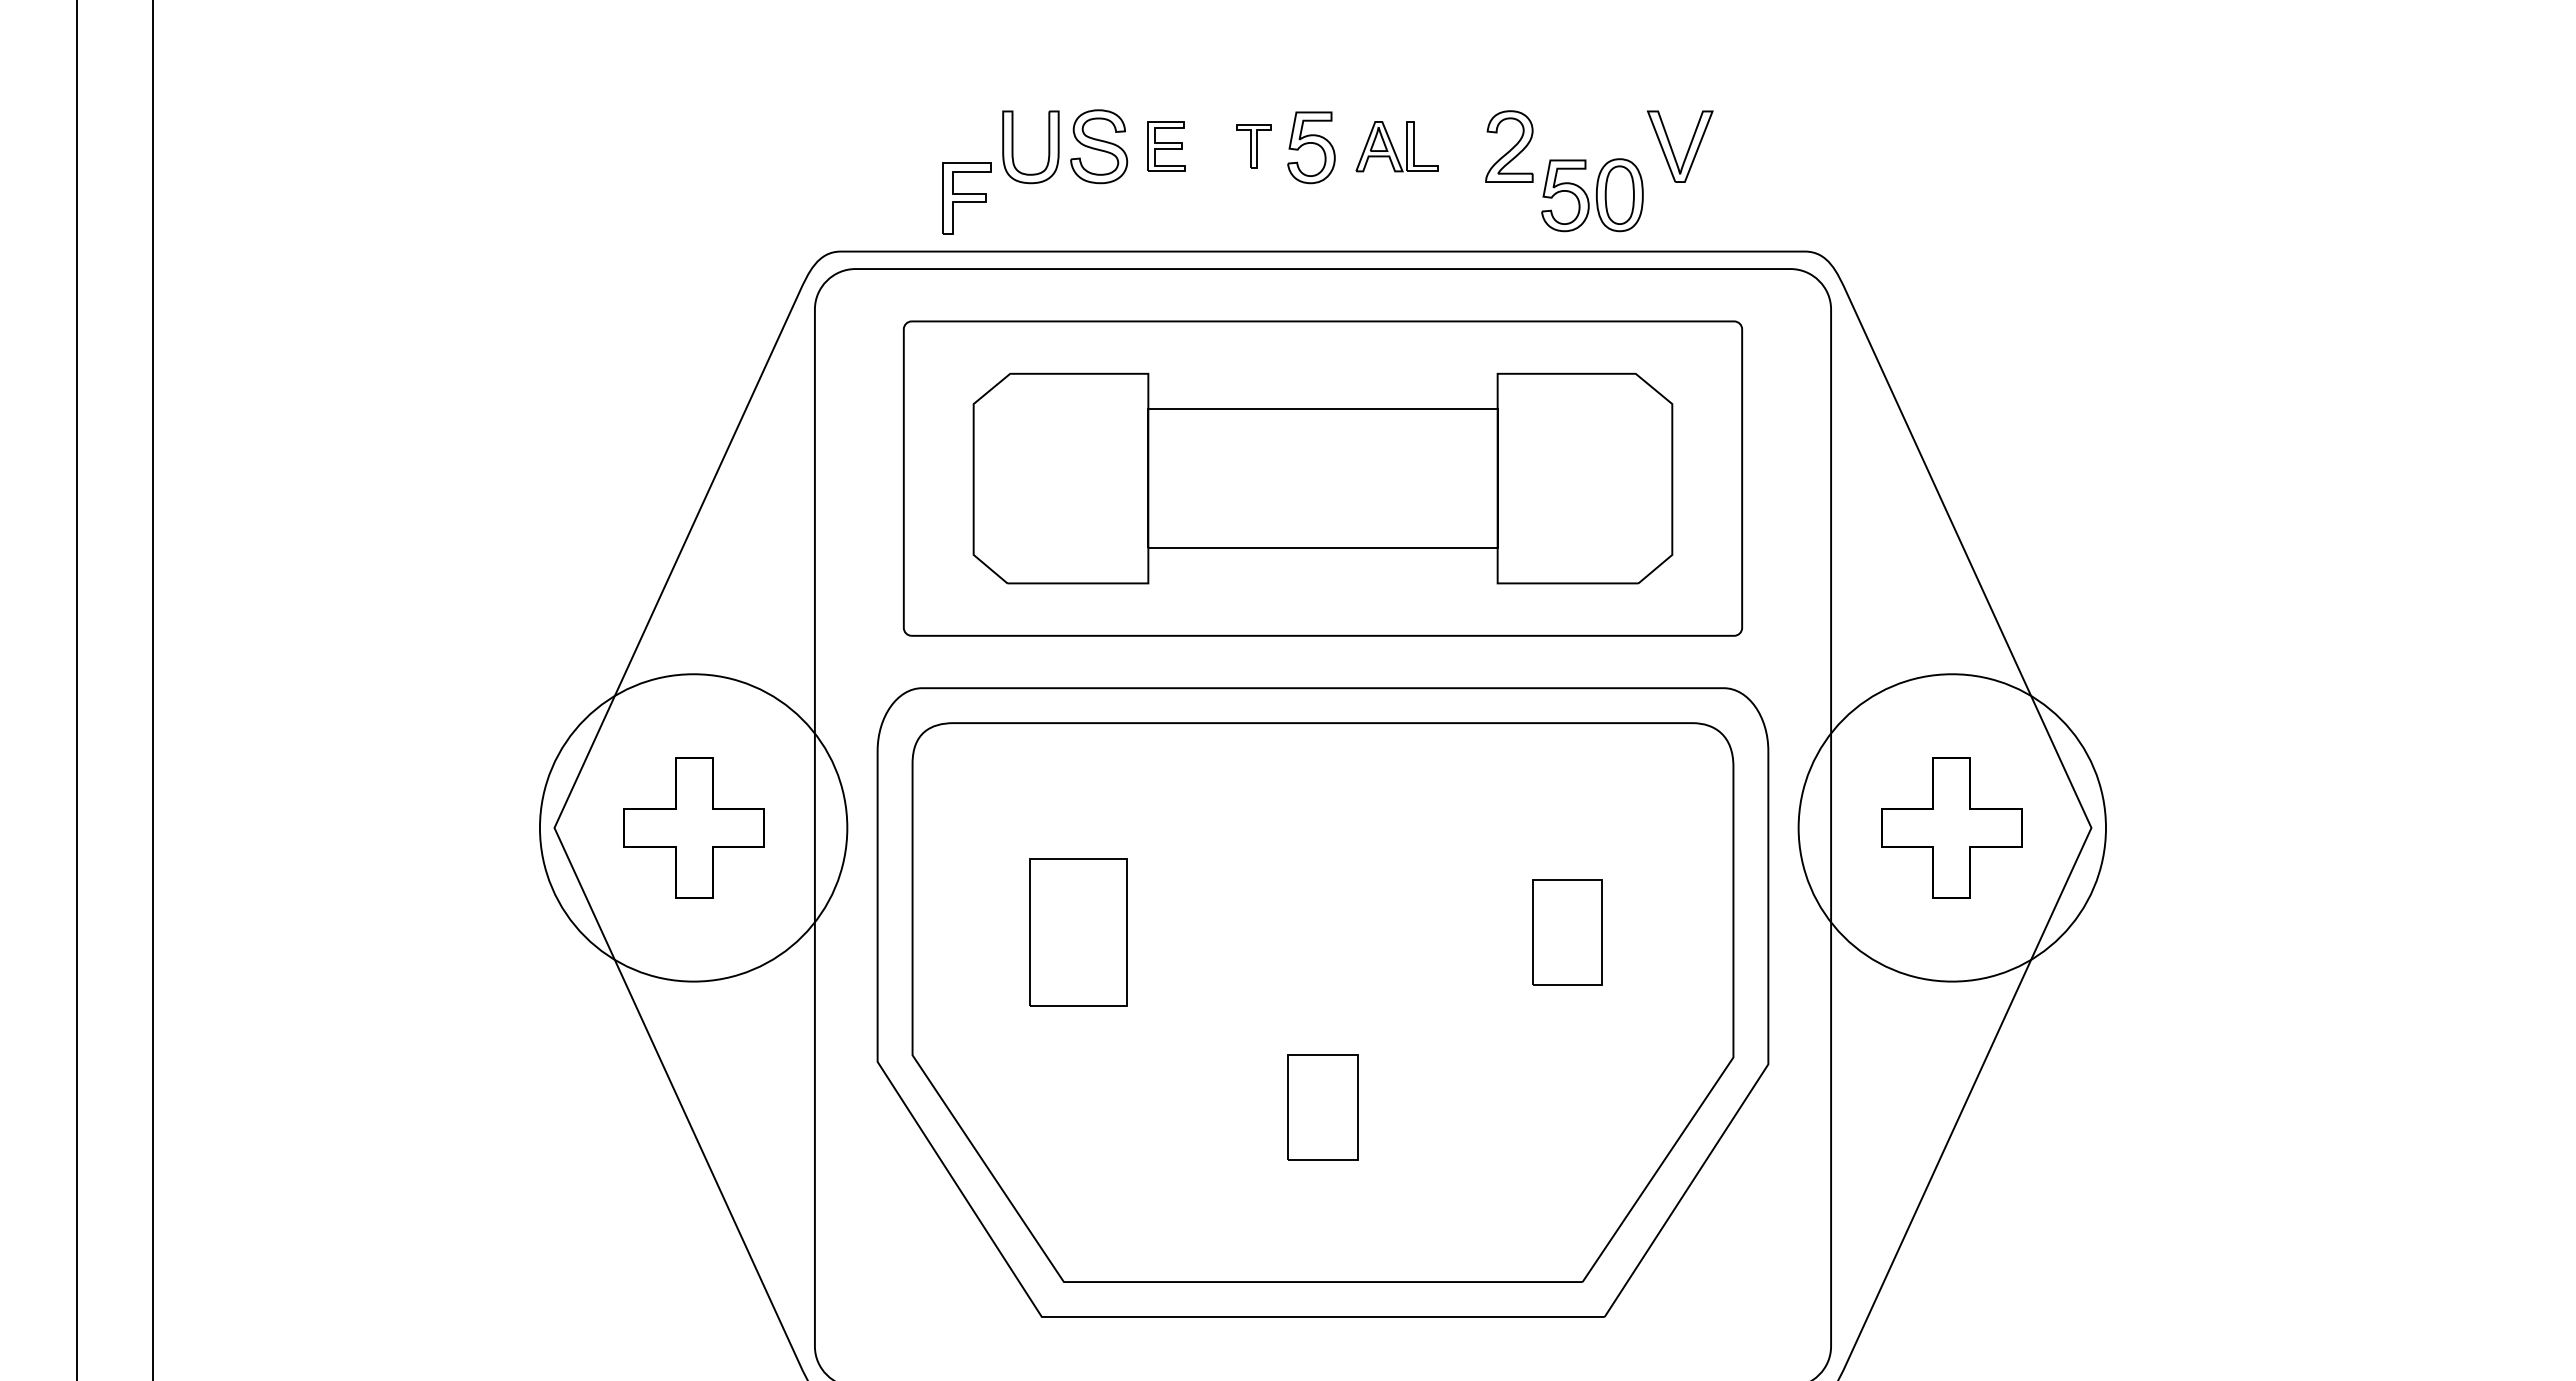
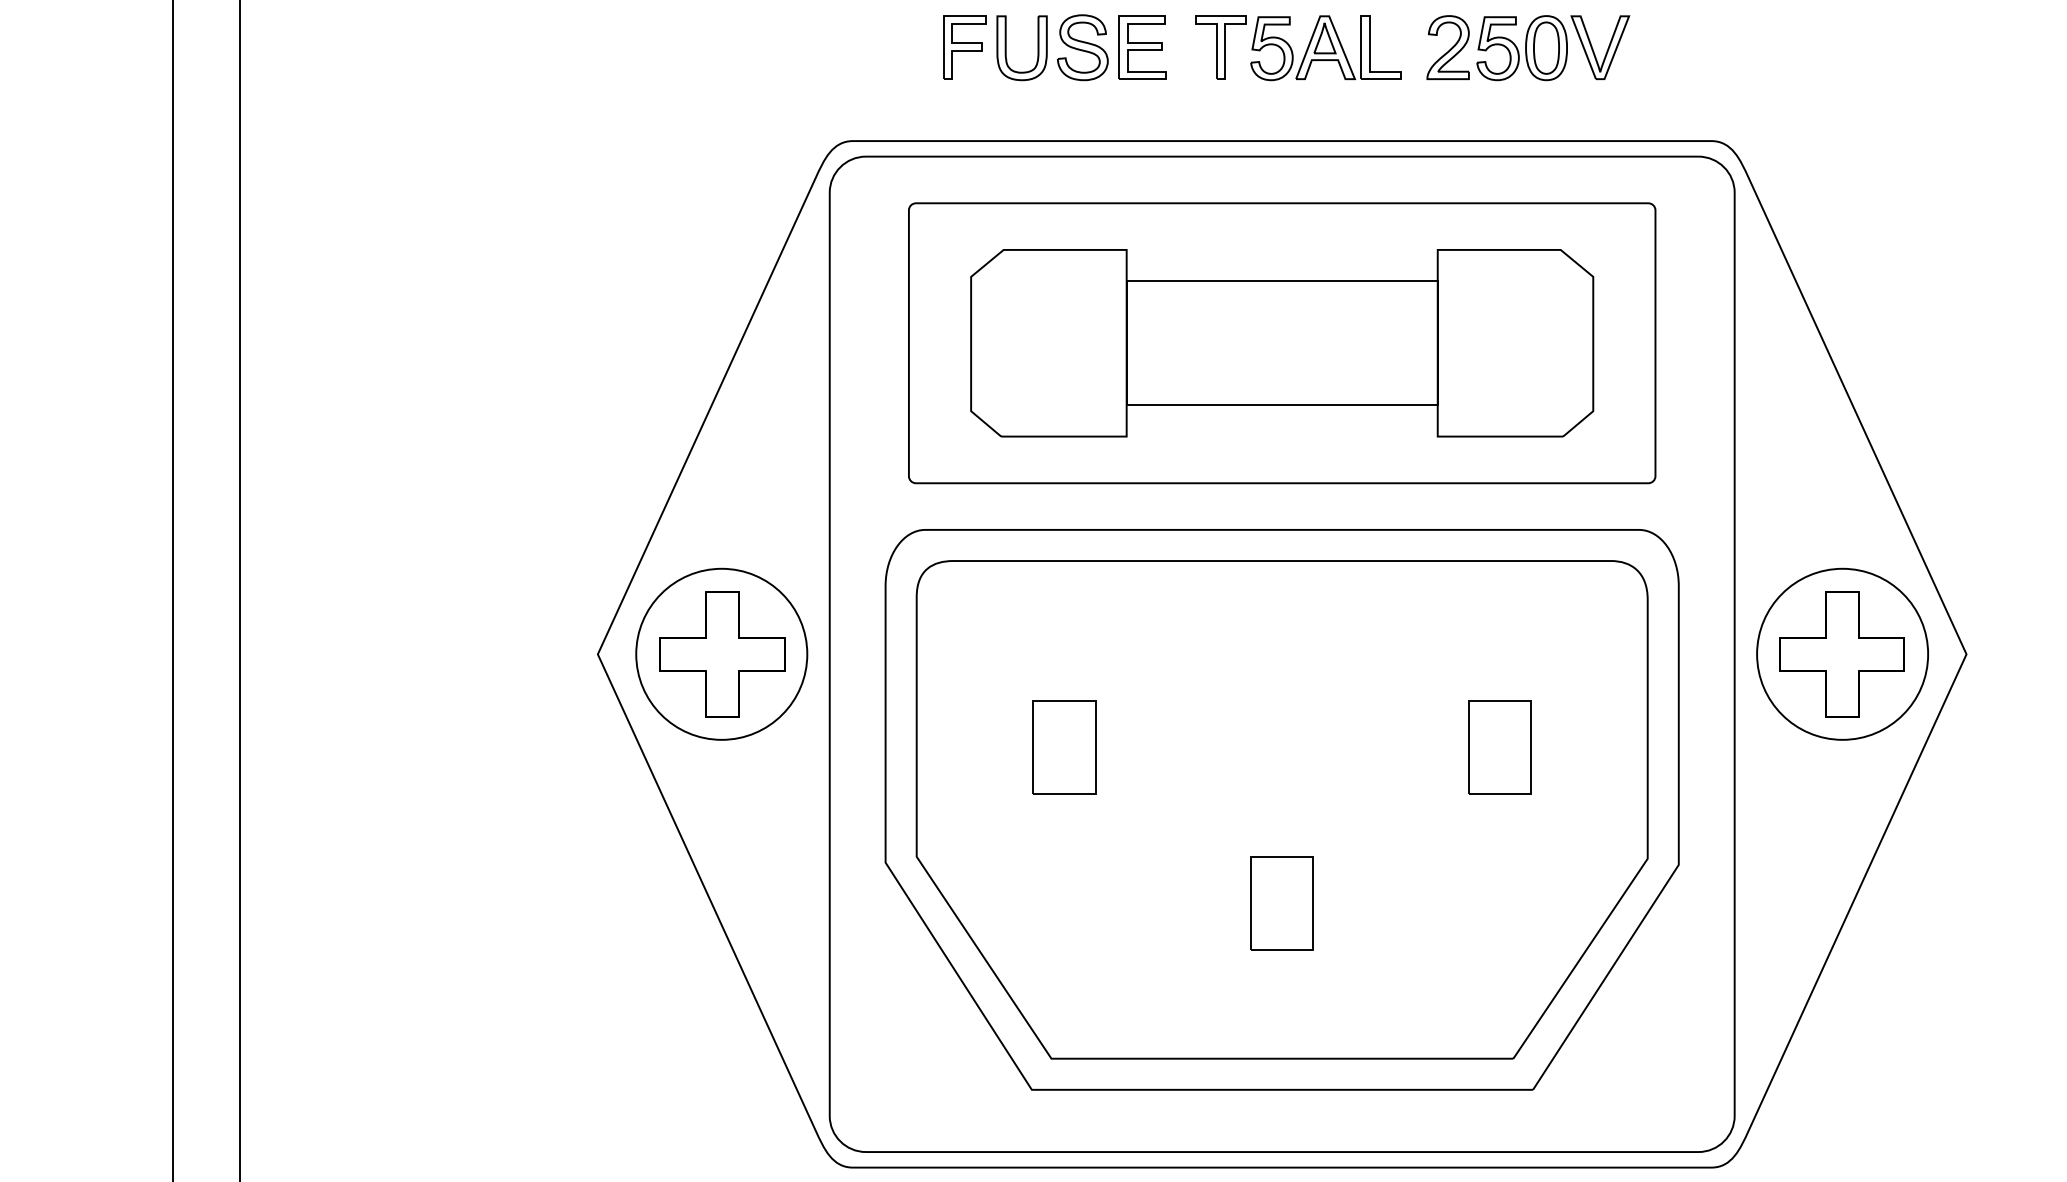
part: (1166, 146) -> (1142, 47), size x1.43
part: (1253, 146) -> (1220, 47), size x1.67
part: (1397, 146) -> (1348, 47), size x1.43
part: (1592, 195) -> (1522, 48), moved
part: (966, 198) -> (964, 47), moved
circle: (693, 827) -> (721, 653), size x0.62
circle: (1952, 827) -> (1842, 653), size x0.62
part: (1078, 932) -> (1064, 747), size x0.71

